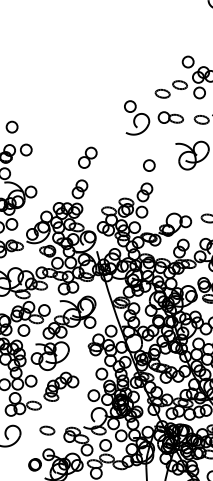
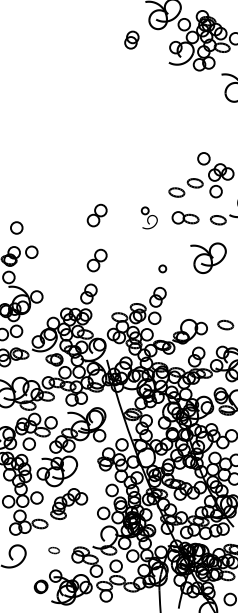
part: (87, 115) -> (96, 215), added
part: (137, 117) -> (149, 217), size x0.6
circle: (149, 165) -> (162, 268), size x0.6
part: (46, 430) -> (53, 550), size x0.7

